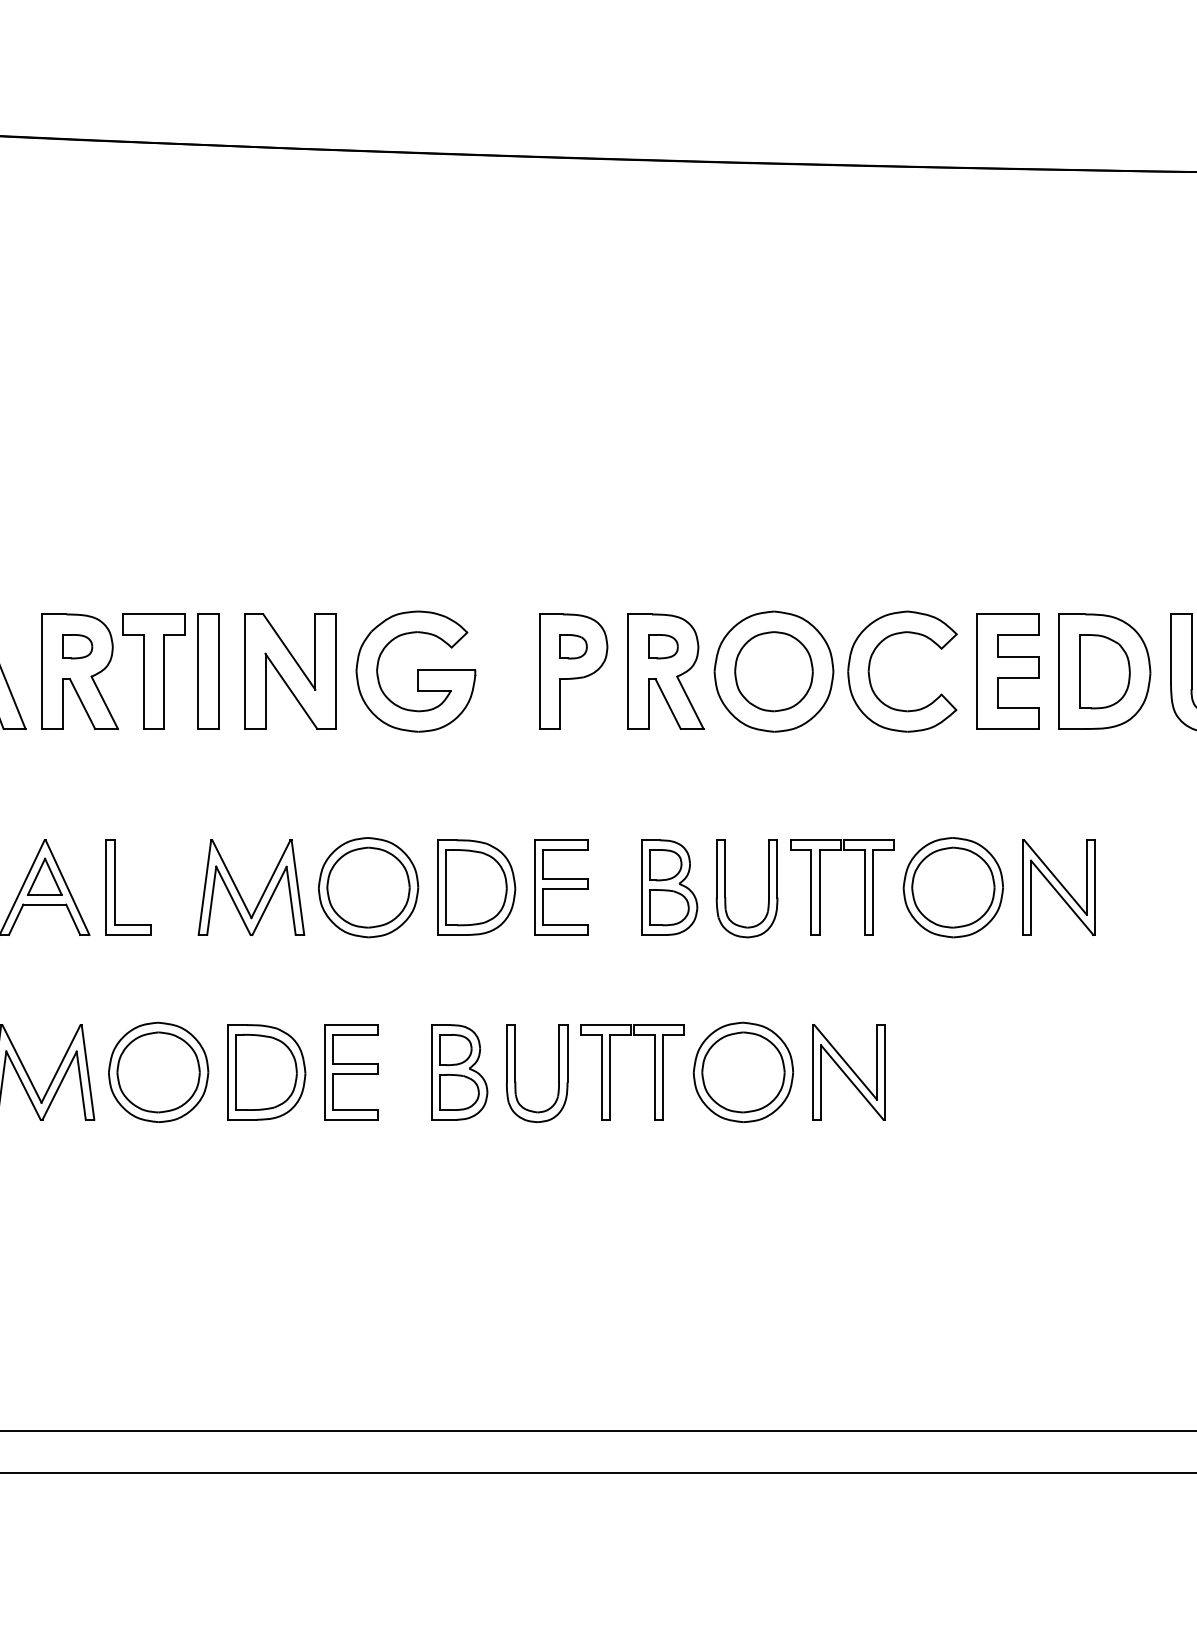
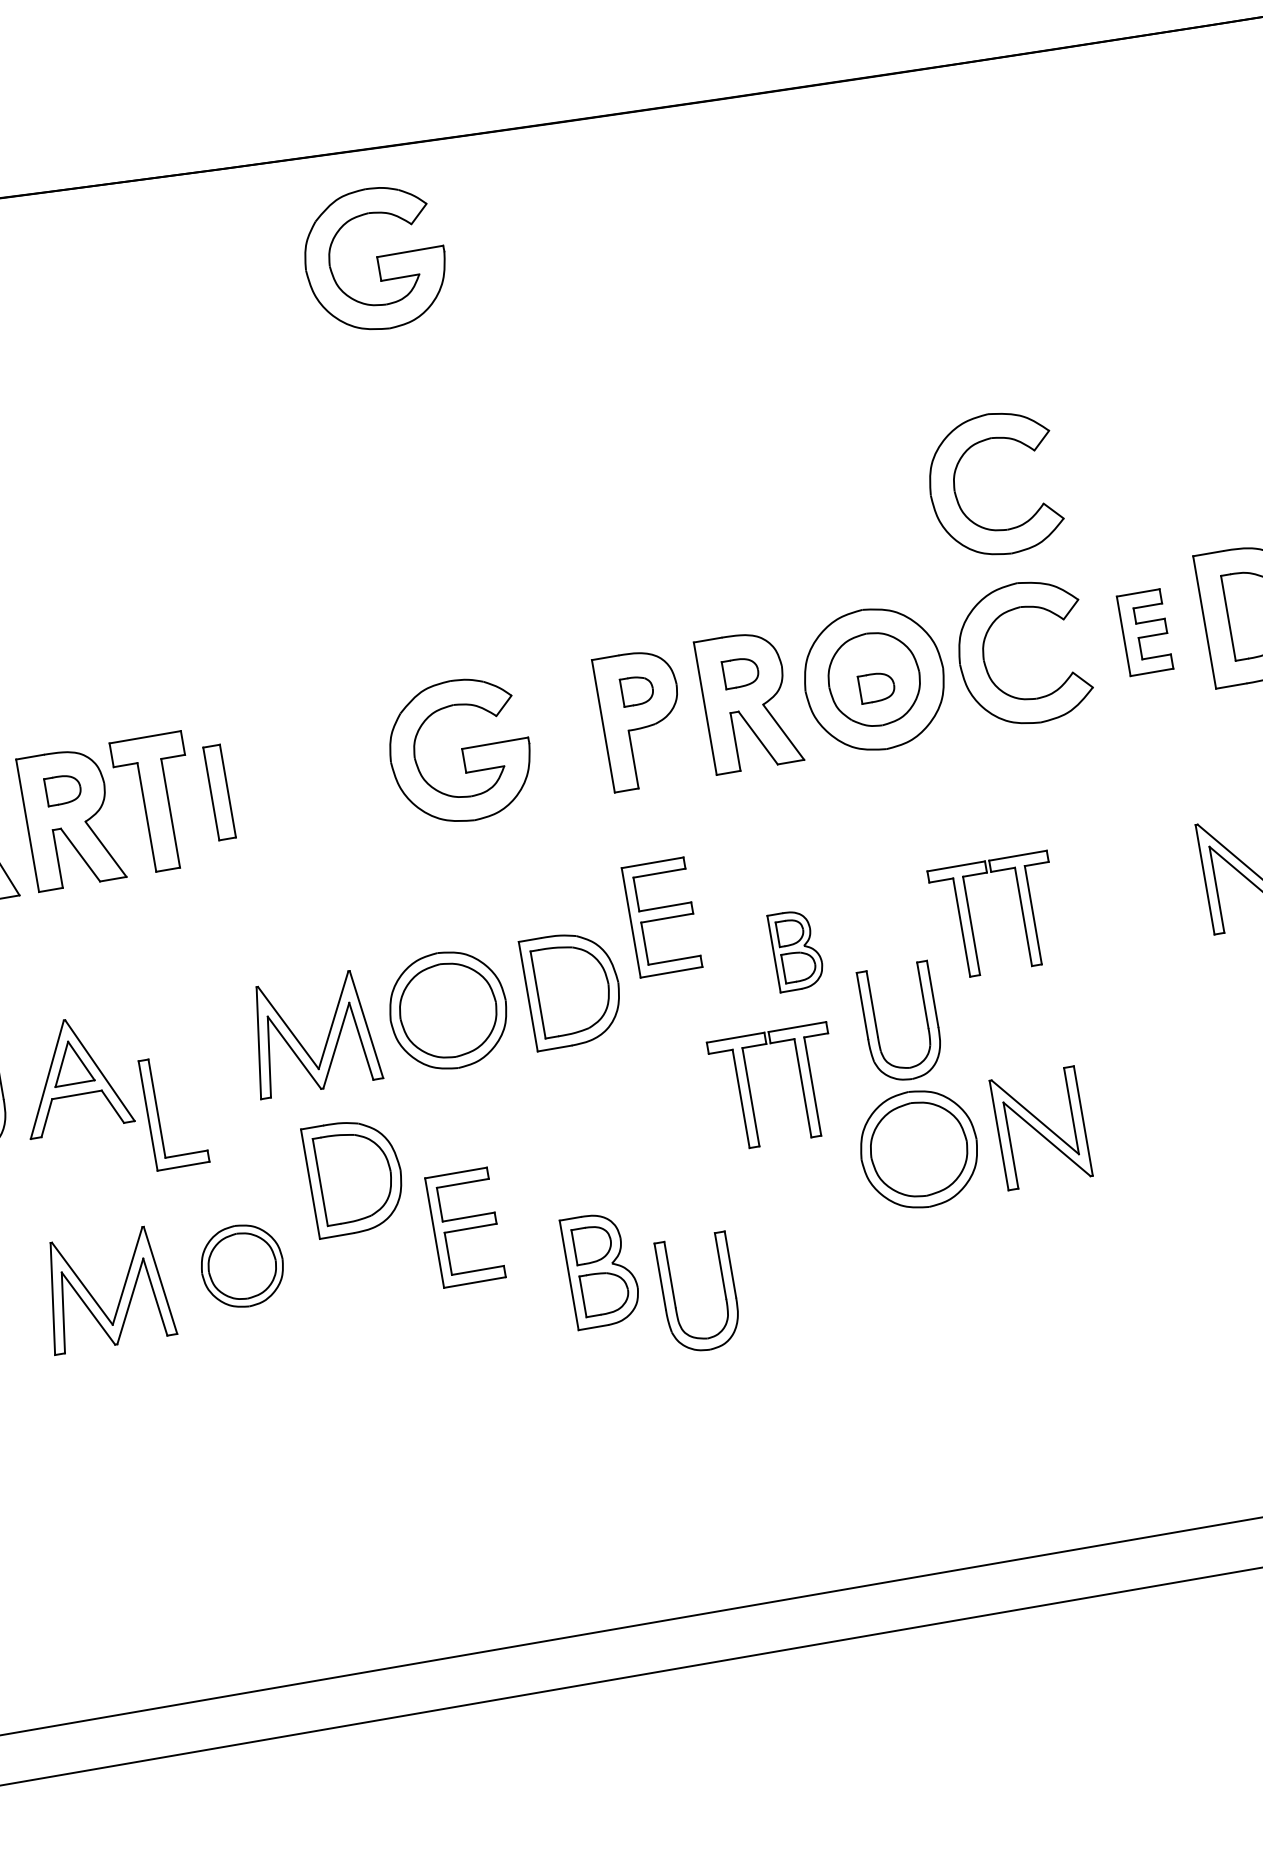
part: (415, 246) -> (374, 259), added
part: (870, 520) -> (955, 485), added
part: (208, 671) -> (219, 792), size x0.7
part: (290, 671) -> (314, 775), removed
part: (1007, 671) -> (1144, 632), size x0.6
part: (775, 678) -> (877, 687), added
part: (115, 887) -> (158, 1113), moved
part: (561, 887) -> (662, 917), moved
part: (669, 887) -> (796, 950), size x0.7
part: (952, 887) -> (1123, 893), removed
part: (725, 888) -> (876, 1026), moved
part: (158, 1071) -> (241, 1265), size x0.7
part: (266, 1072) -> (355, 1176), moved
part: (459, 1072) -> (601, 1269), moved
part: (610, 1072) -> (750, 1091), moved
part: (558, 1073) -> (723, 1289), moved

